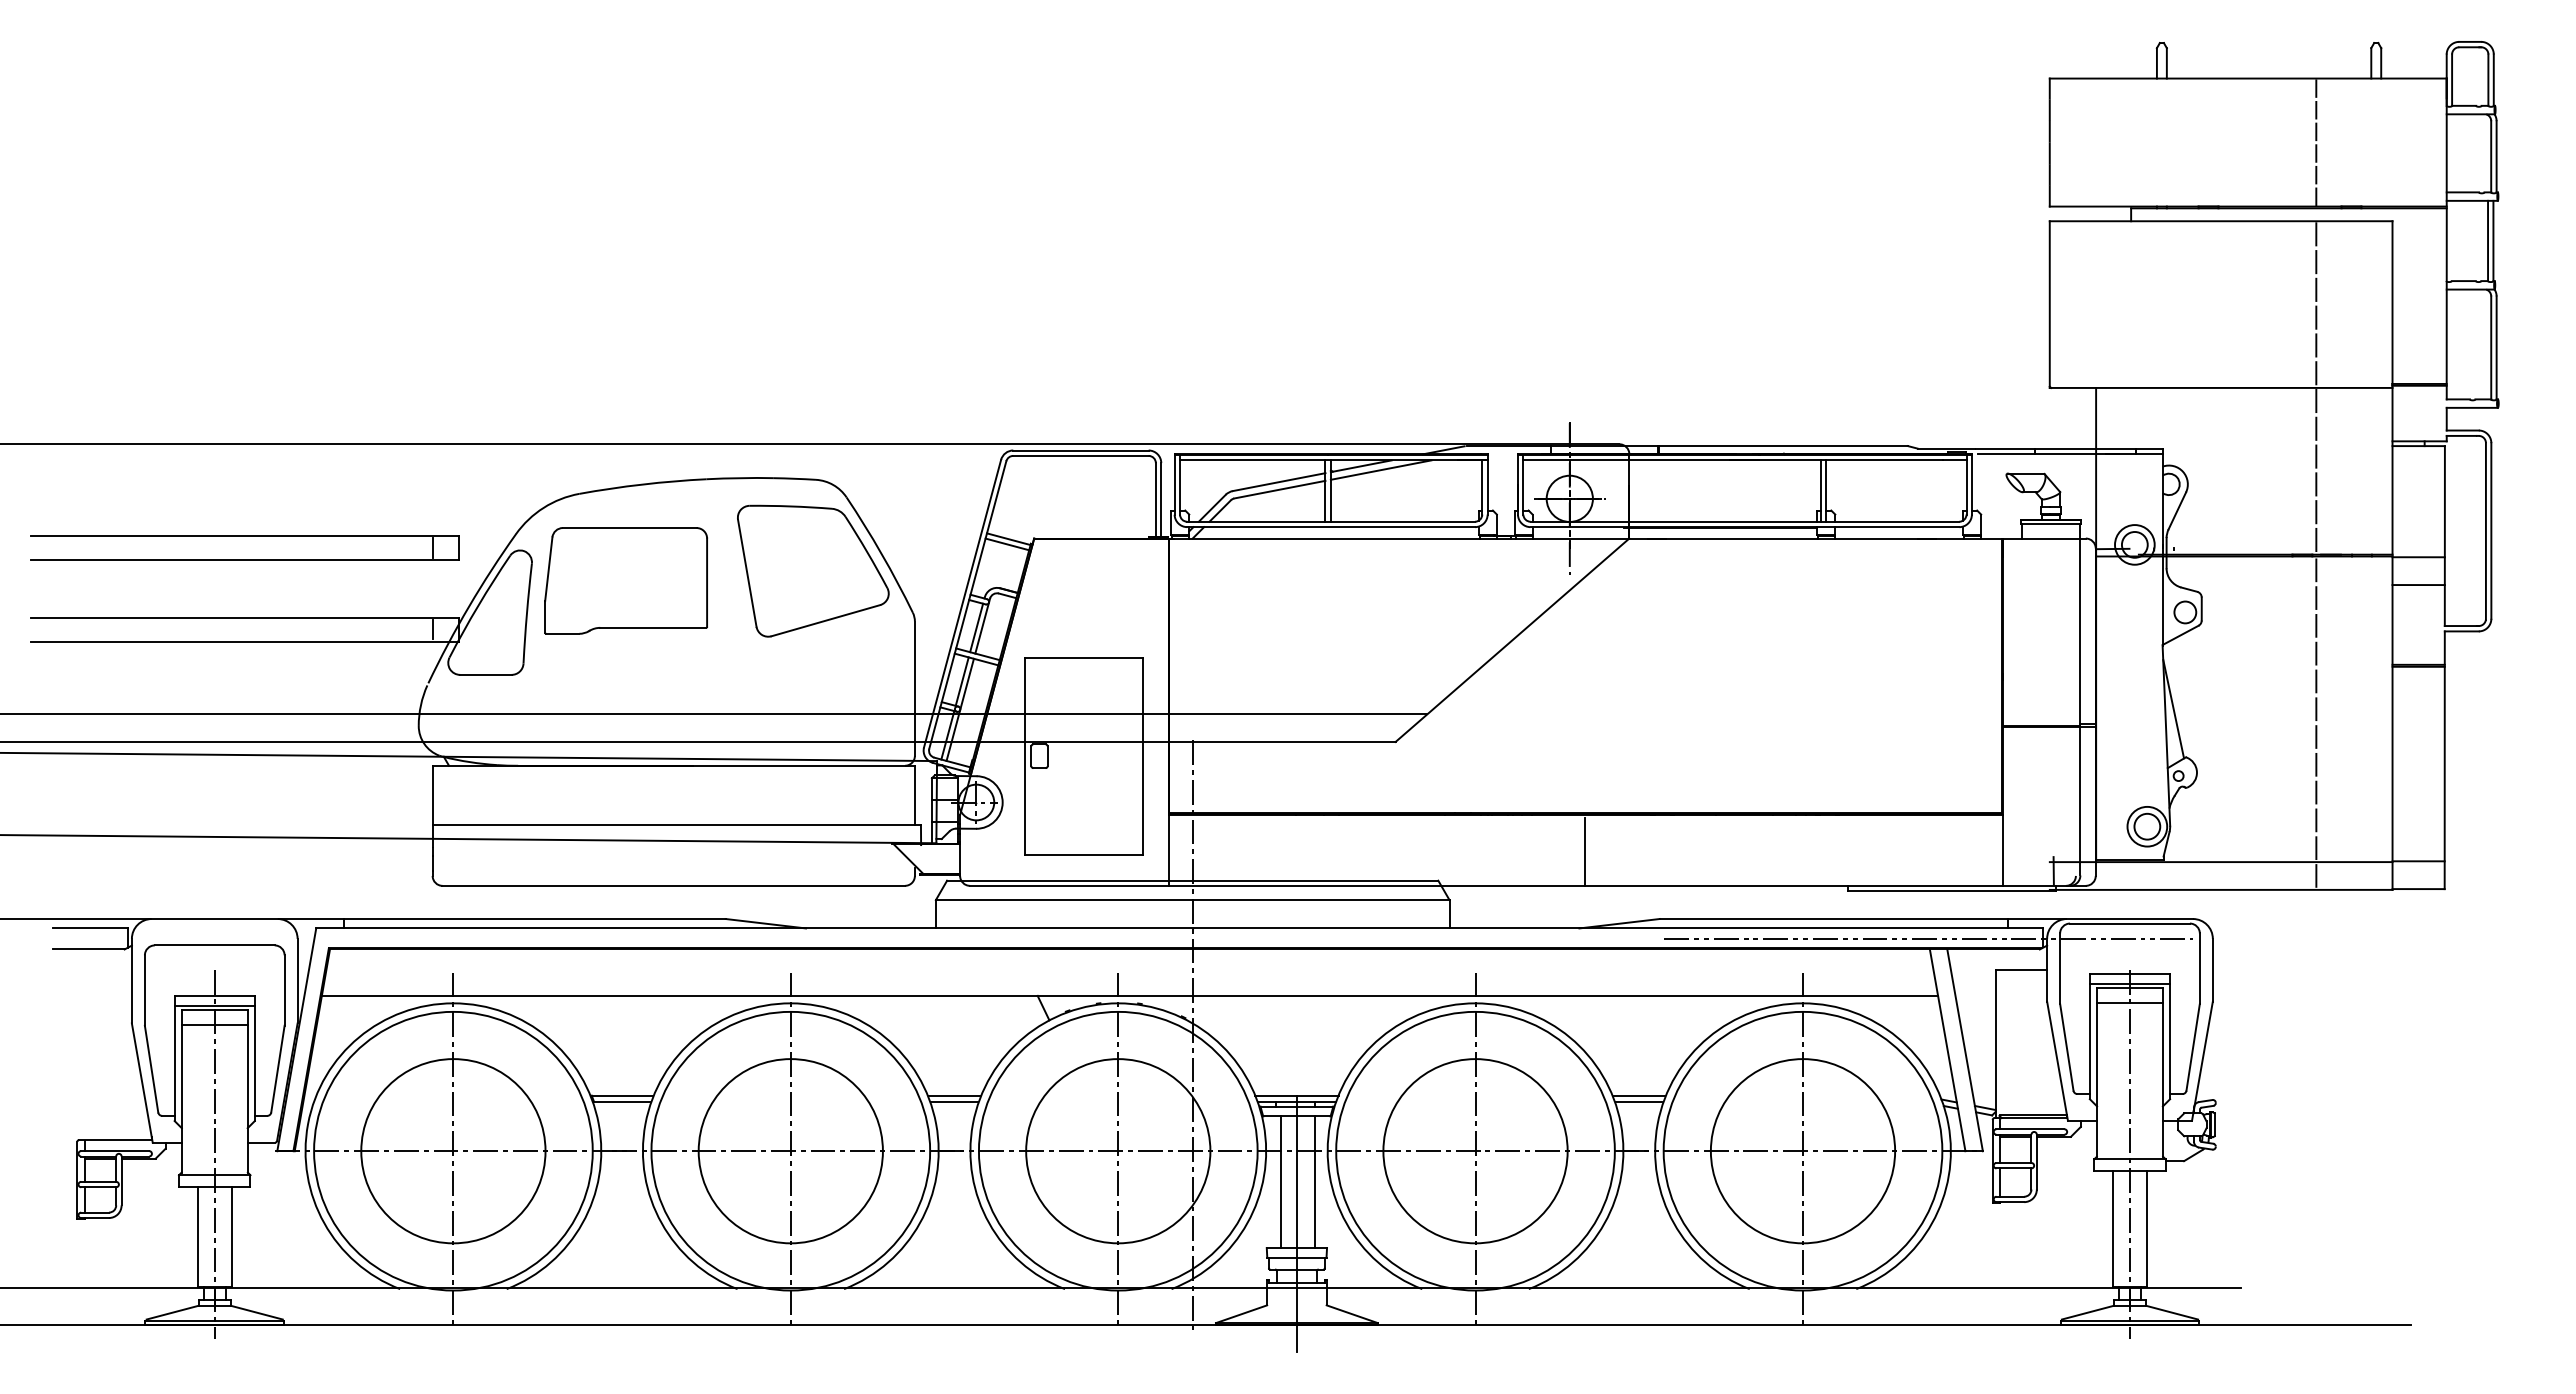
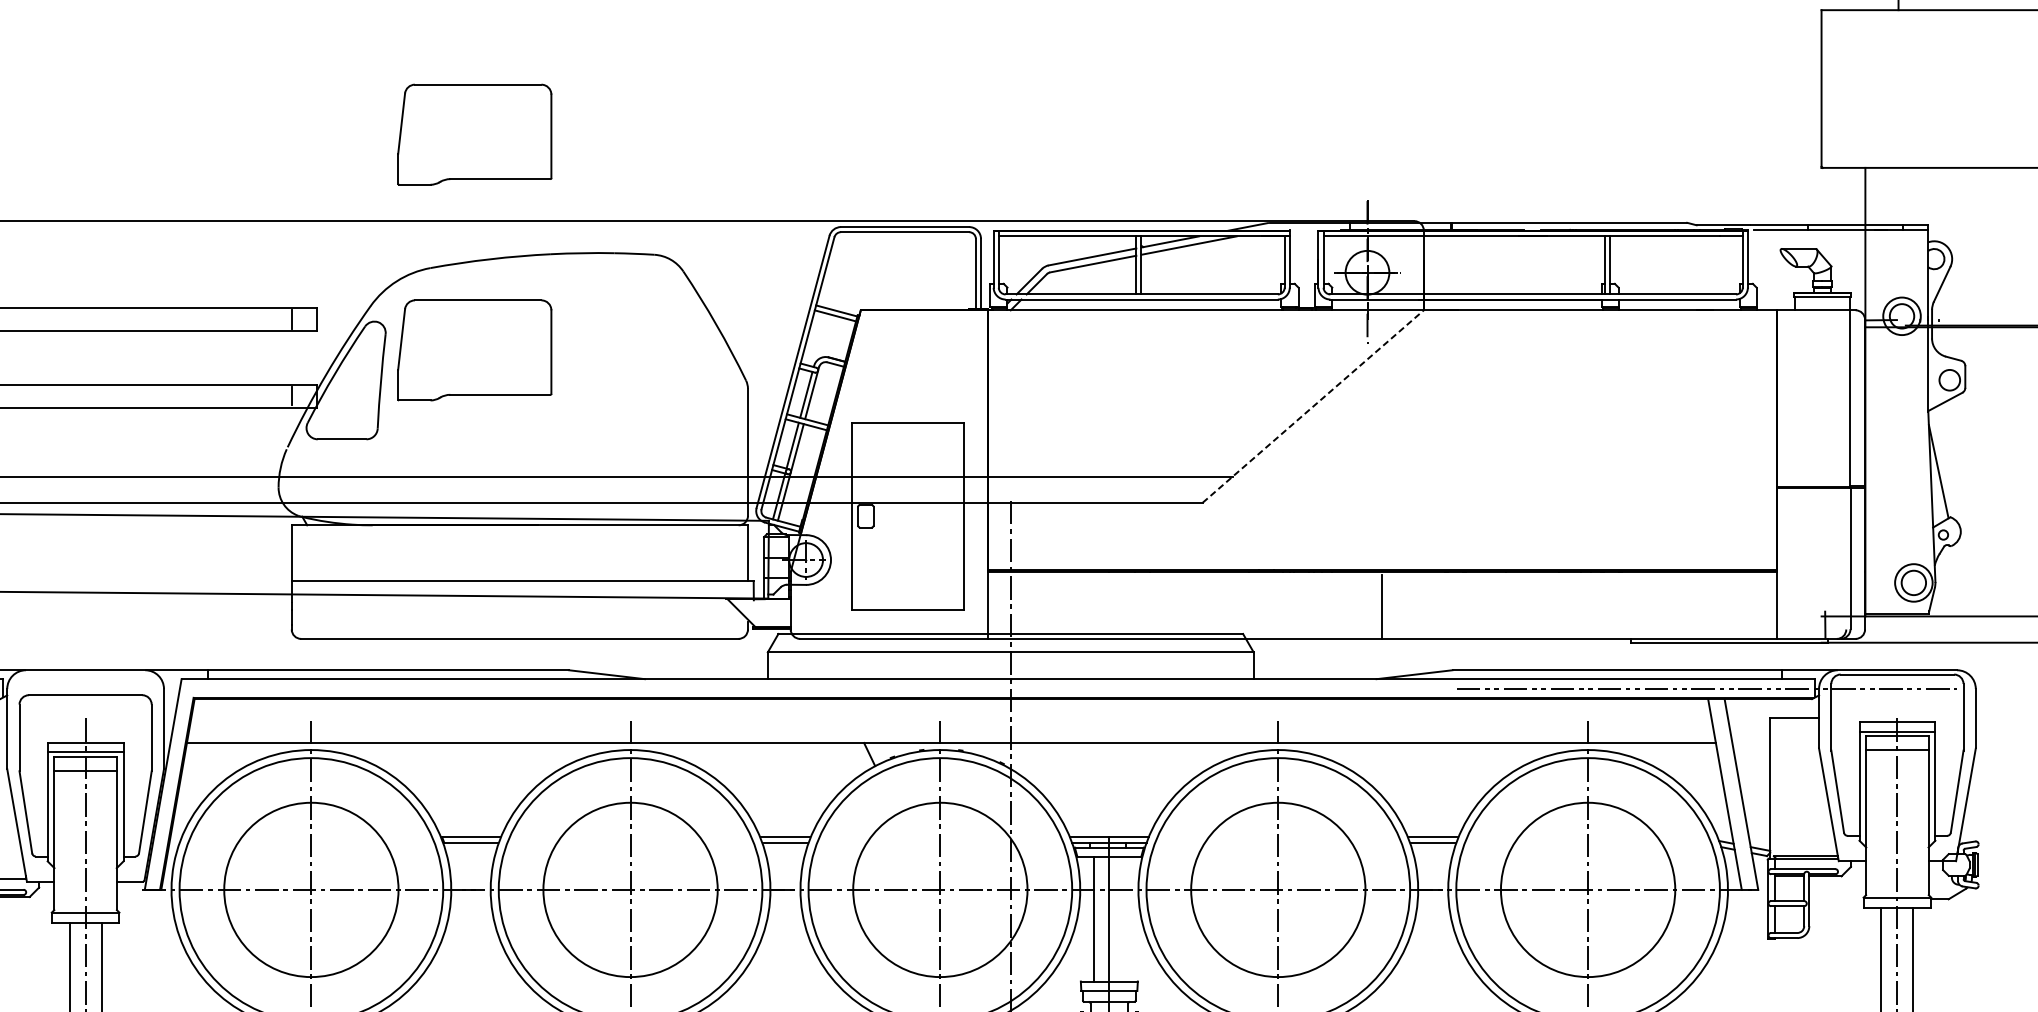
part: (625, 352) -> (474, 134), added
part: (813, 570) -> (652, 340), removed
line: (1512, 640) -> (1313, 406), solid -> dashed
line: (1314, 1182) -> (1125, 919), removed

